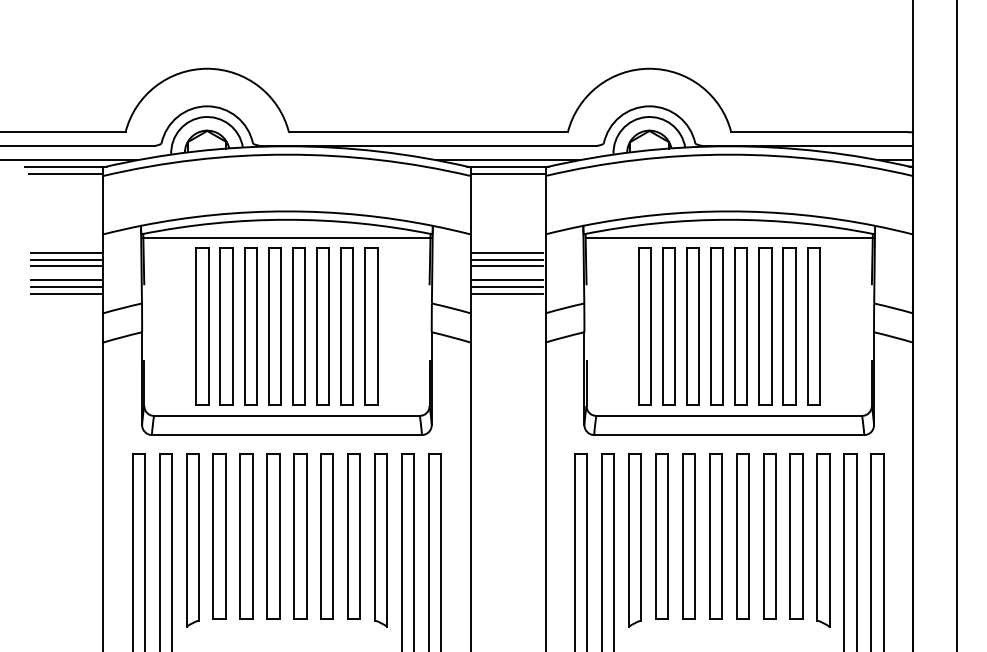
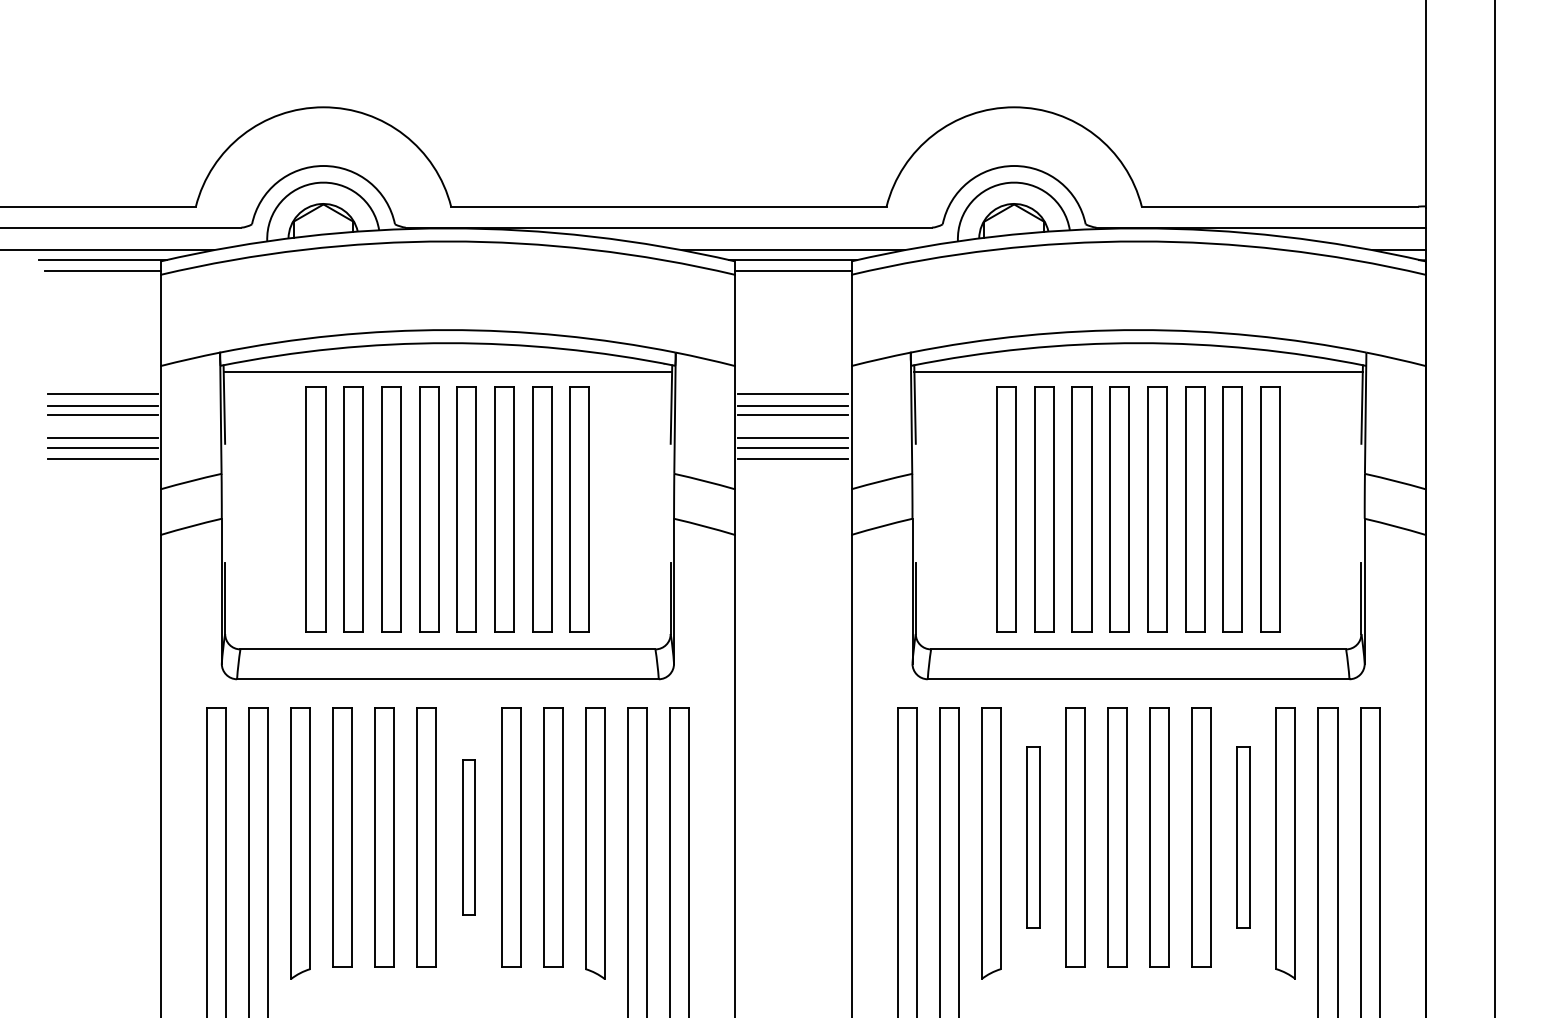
part: (300, 536) -> (469, 837), size x0.6
part: (661, 536) -> (1032, 837), size x0.7
part: (796, 536) -> (1243, 837), size x0.7

